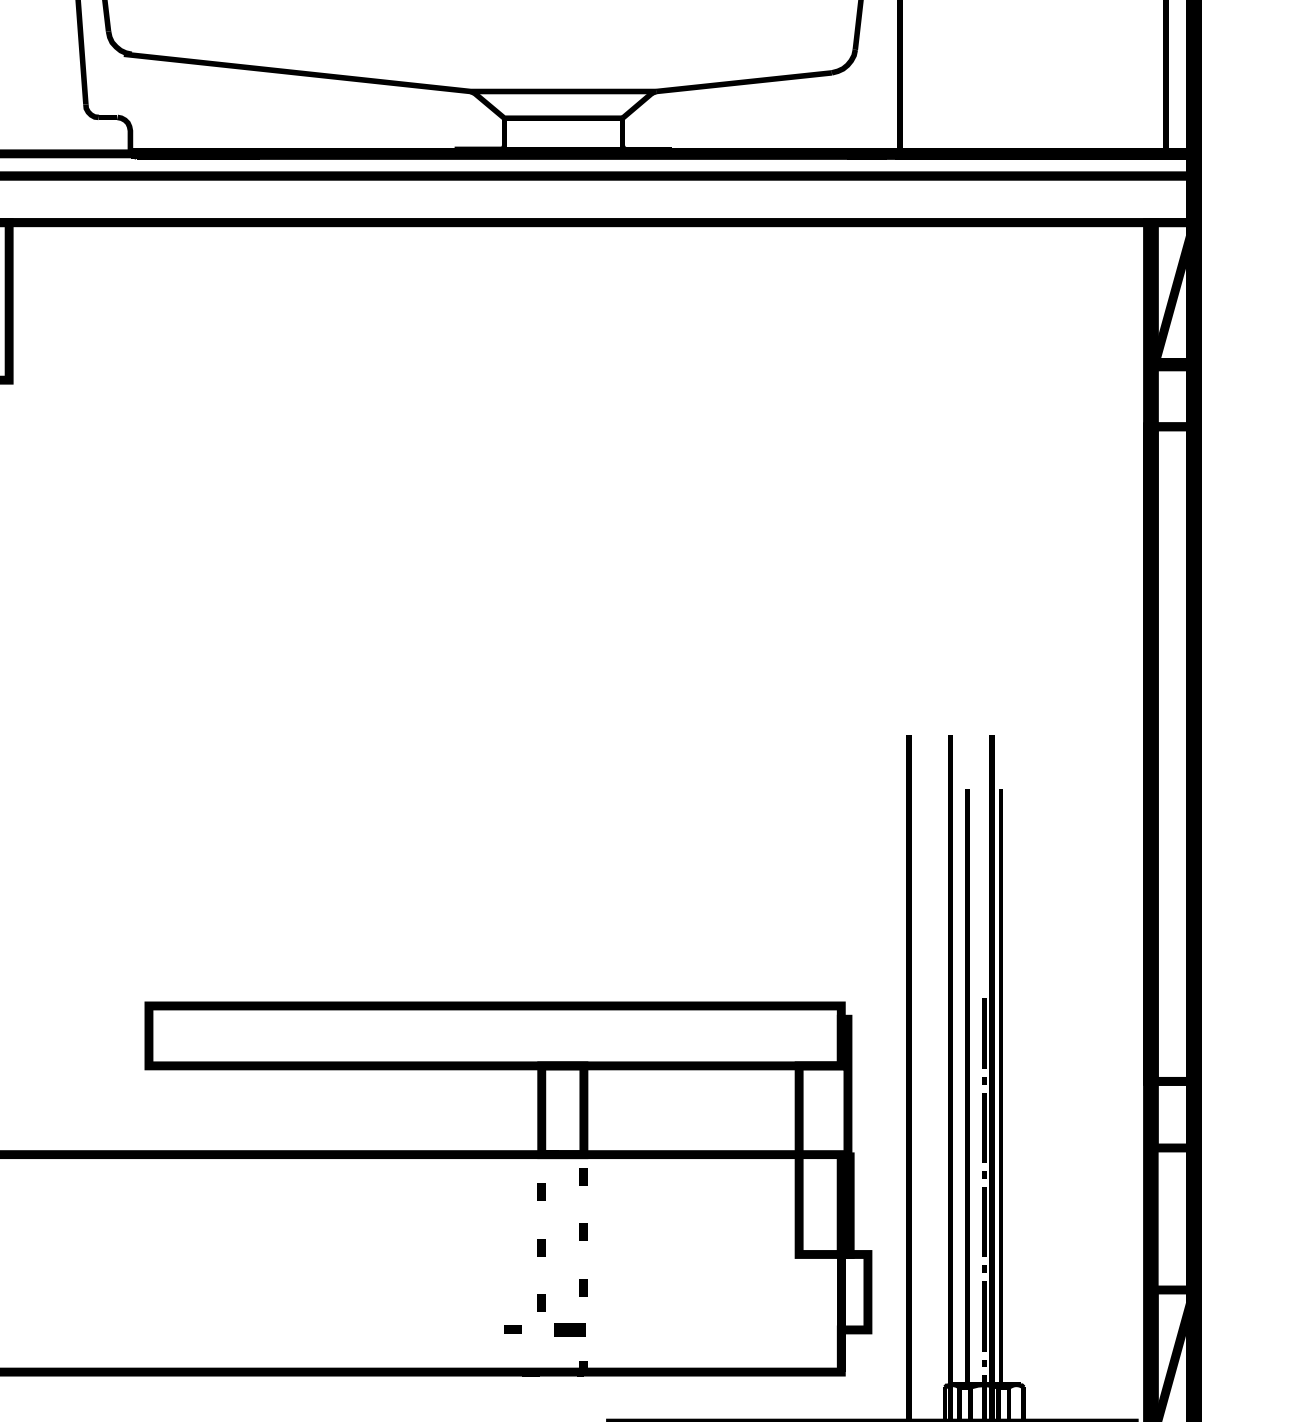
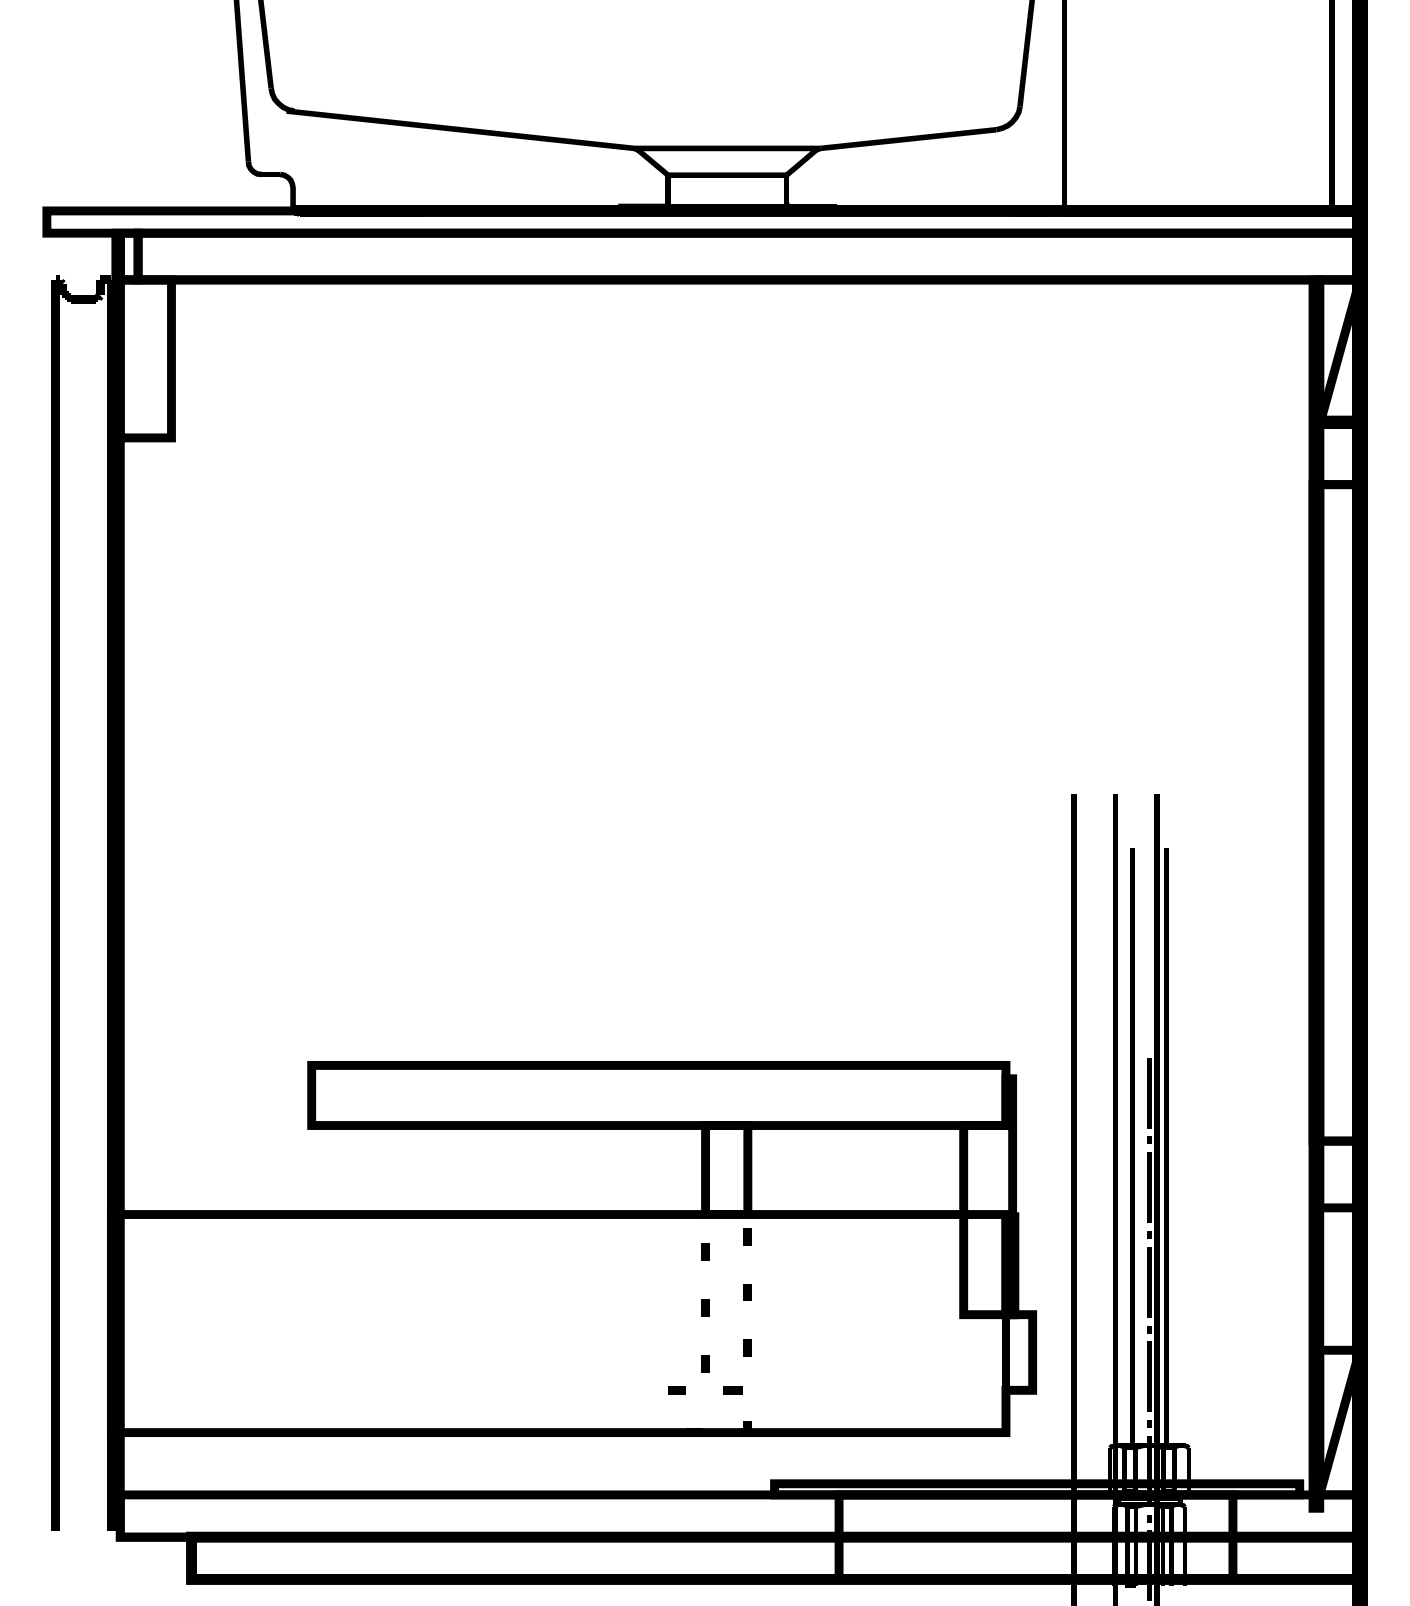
part: (568, 1330) -> (732, 1390), size x0.62

